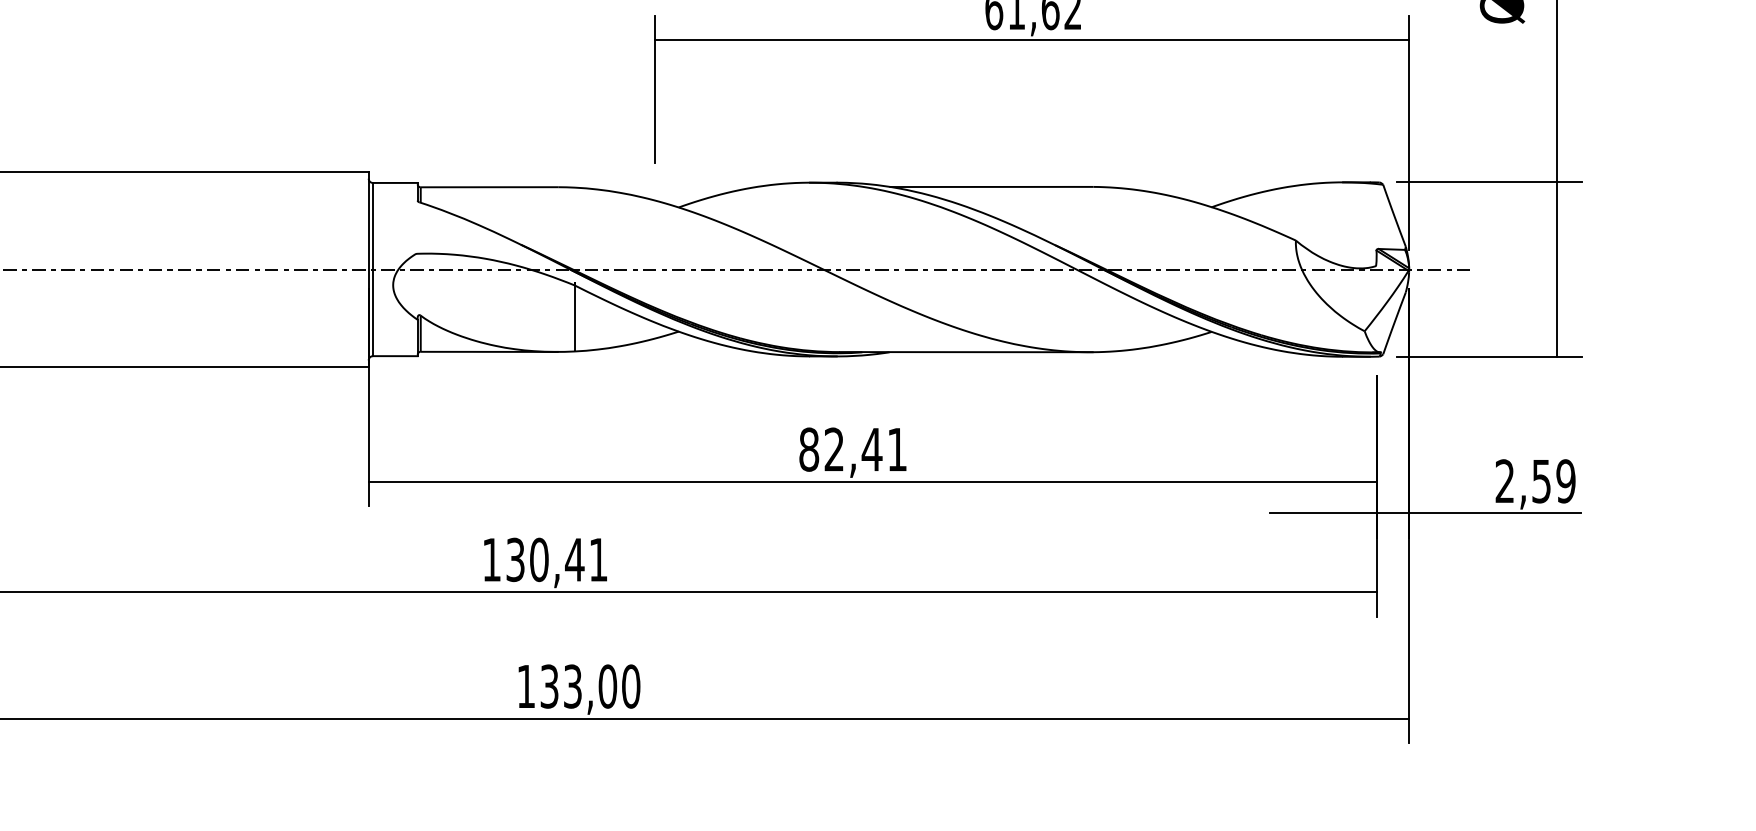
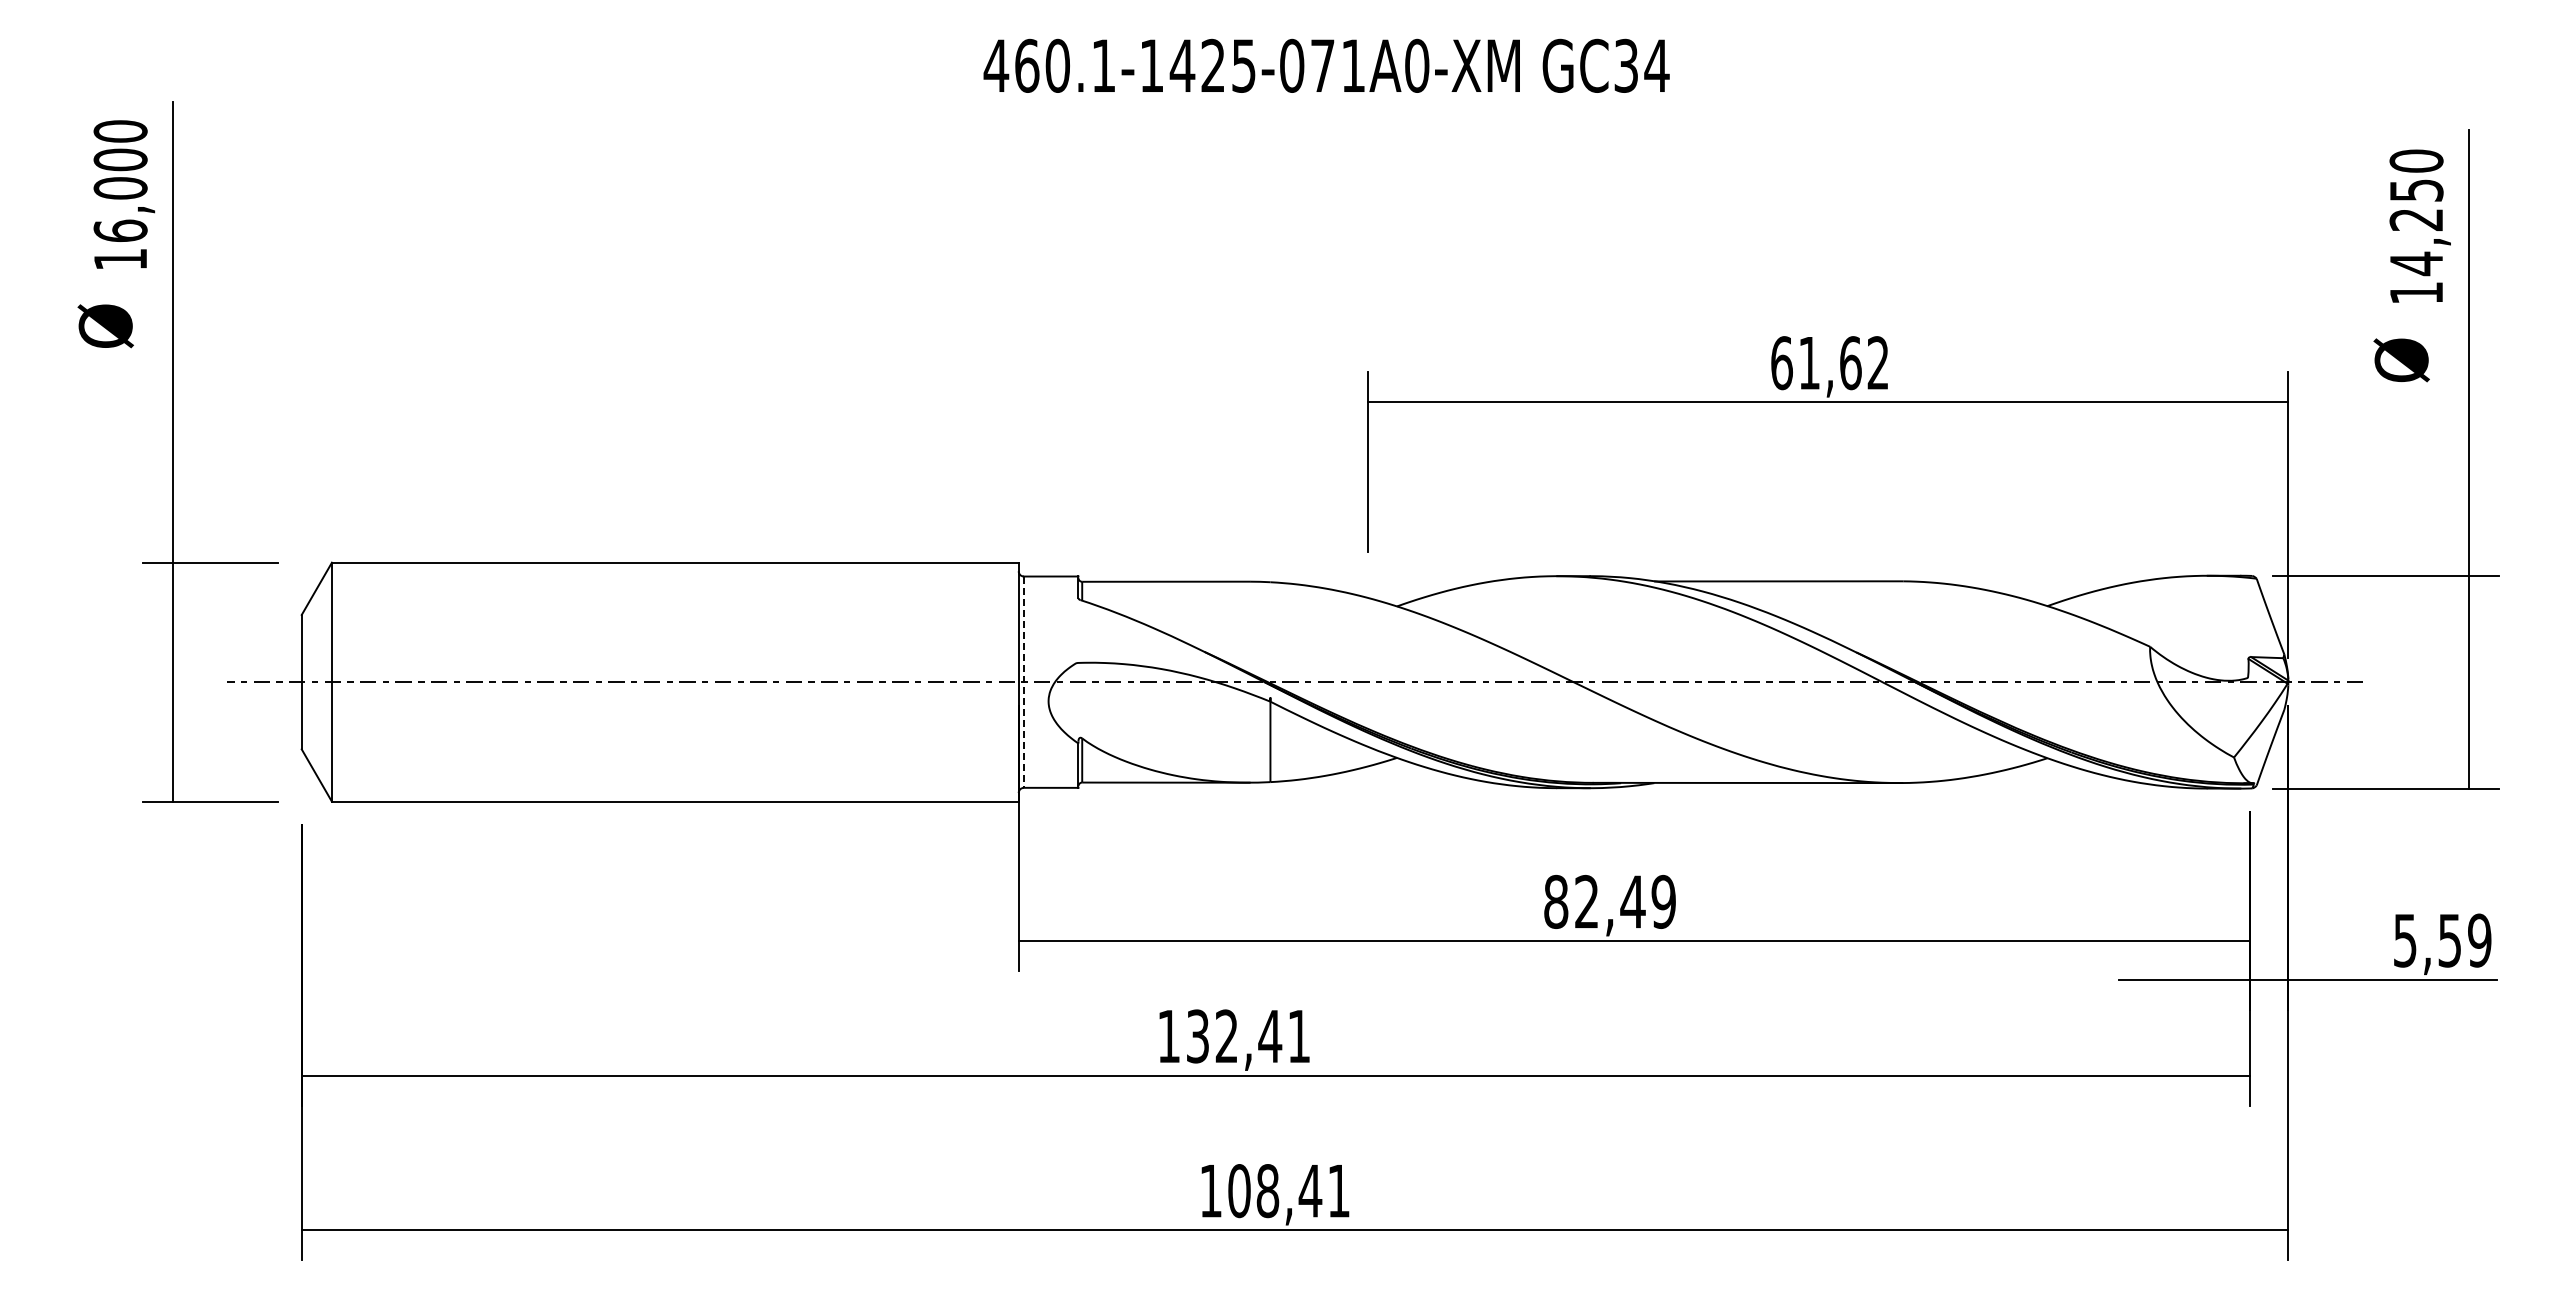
line: (372, 269) -> (1023, 682), solid -> dashed
text: (897, 449) -> (1663, 901), 82,41 -> 82,49
text: (1505, 481) -> (2405, 940), 2,59 -> 5,59
text: (538, 559) -> (1226, 1036), 130,41 -> 132,41
text: (590, 686) -> (1289, 1191), 133,00 -> 108,41

